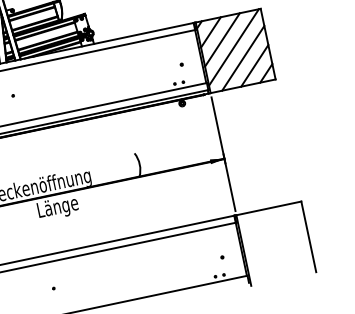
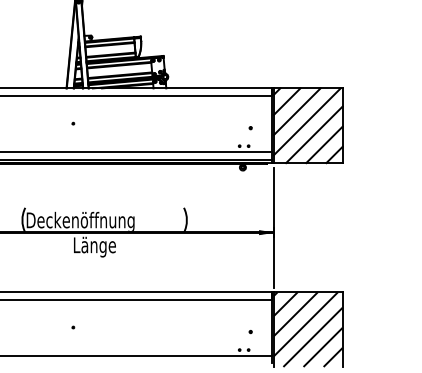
hatch: (275, 243) -> (307, 329), added

